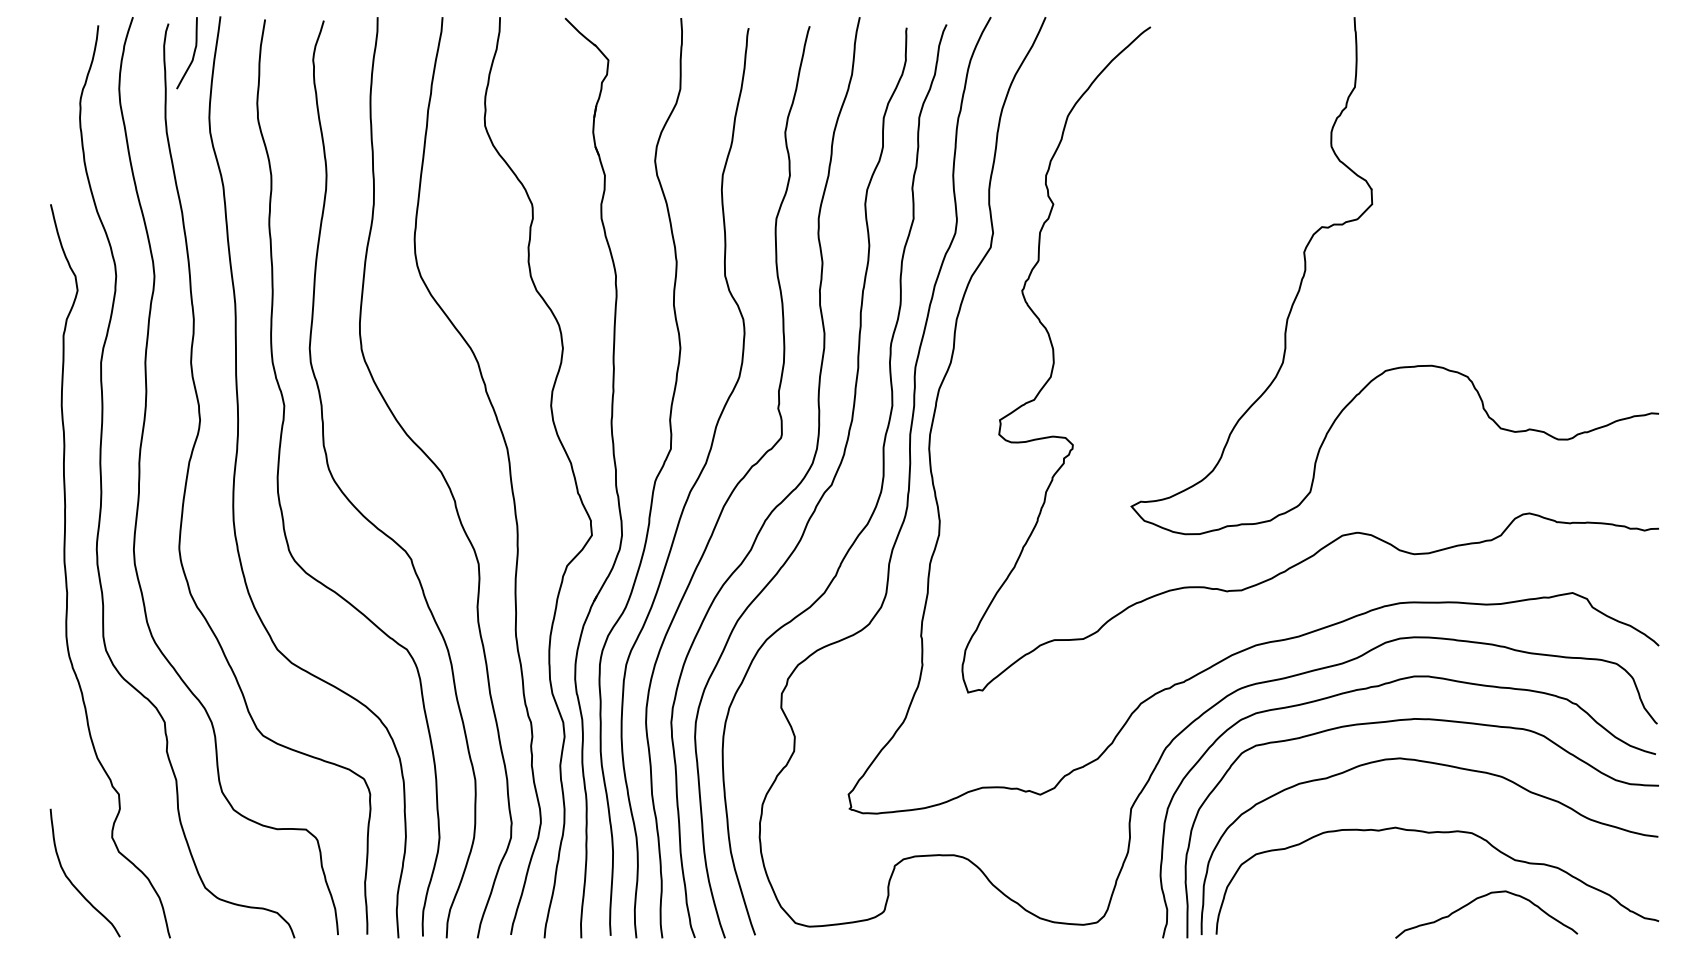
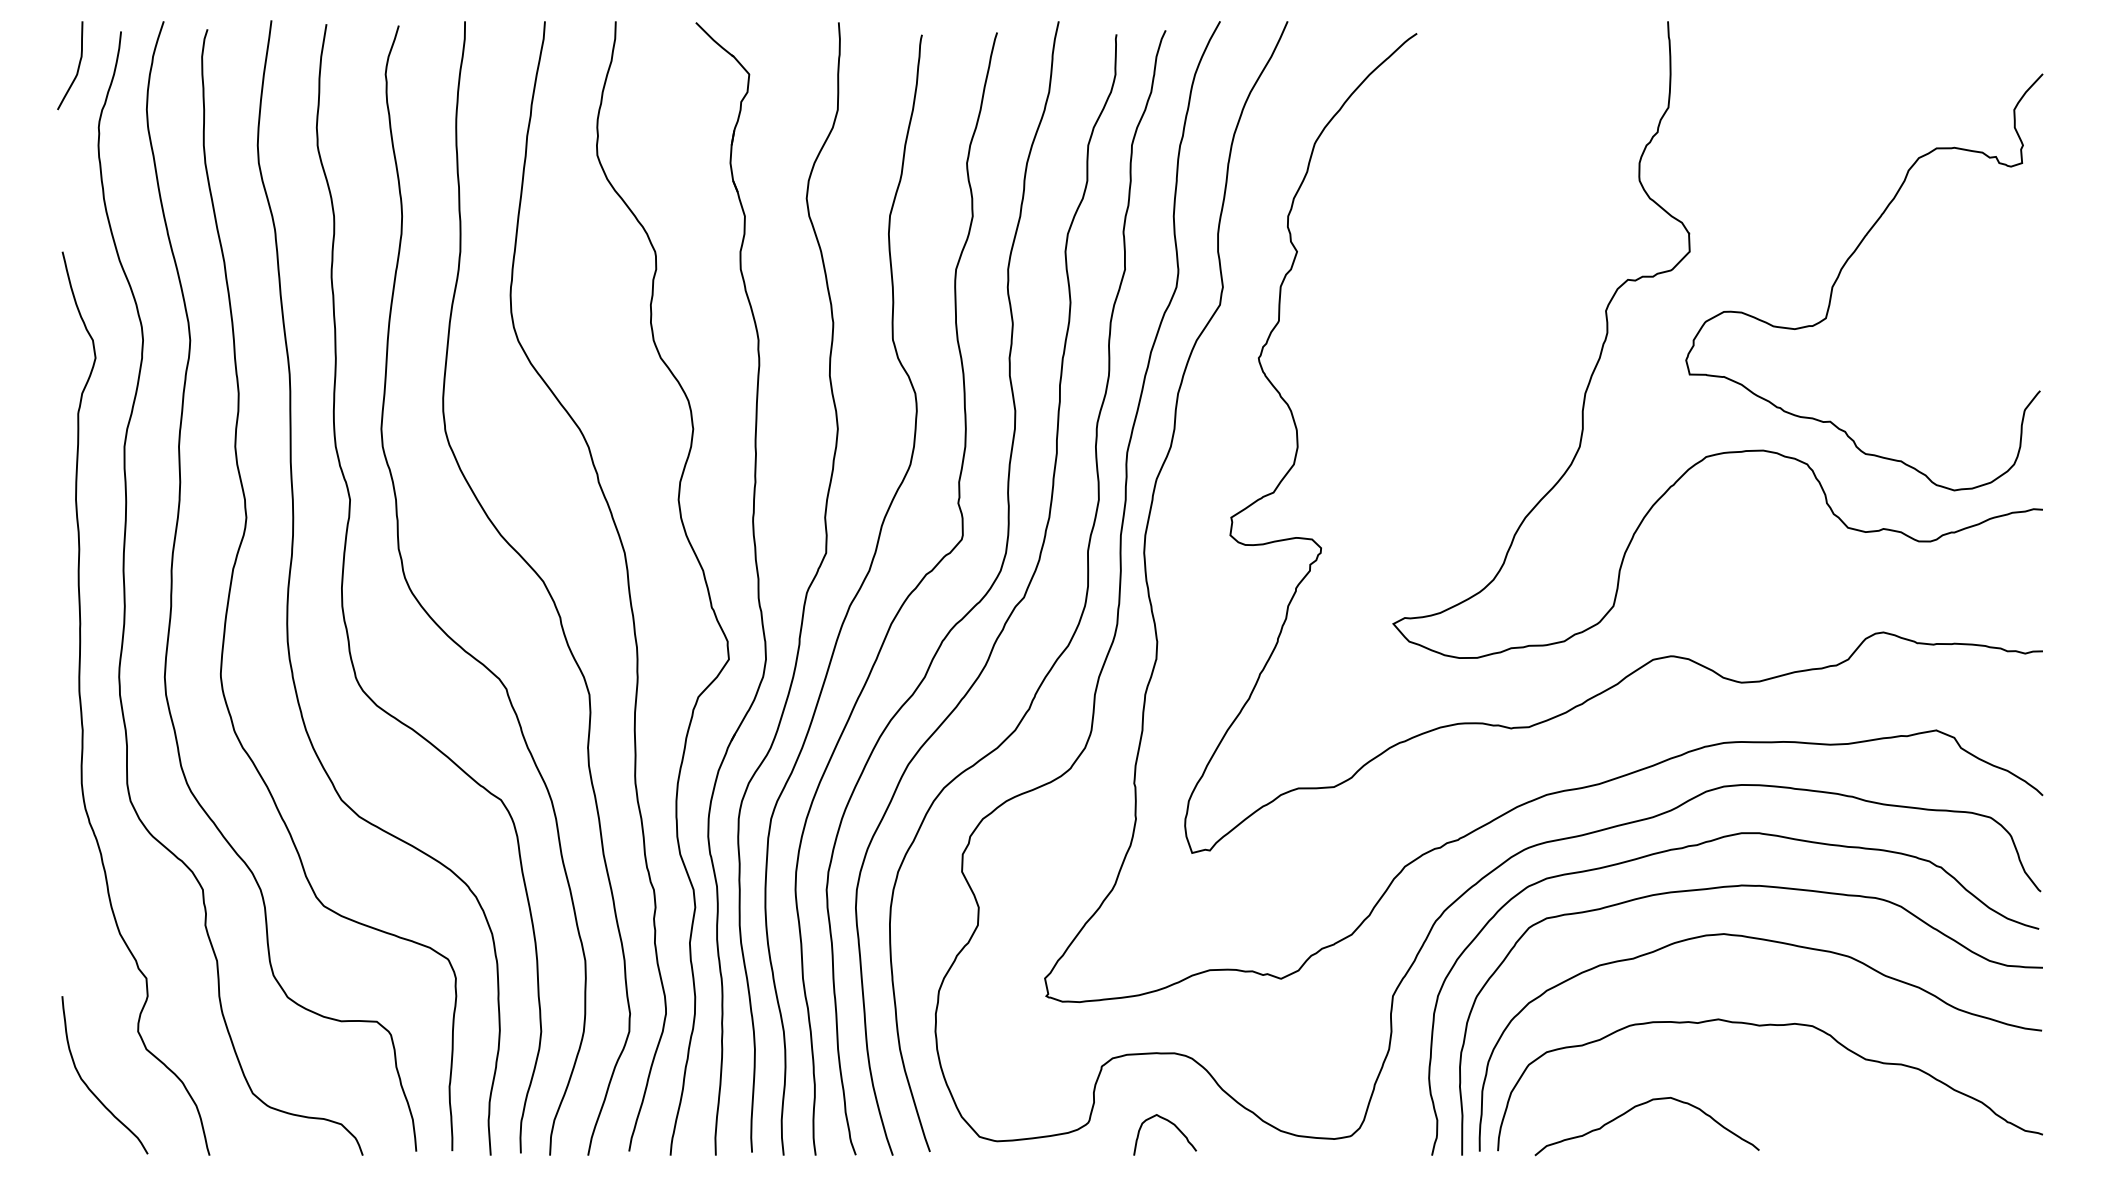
curve: (192, 55) -> (76, 68), moved
curve: (1495, 221) -> (1841, 272), added
curve: (1480, 898) -> (1639, 1106), moved
curve: (950, 912) -> (1170, 1123), added

